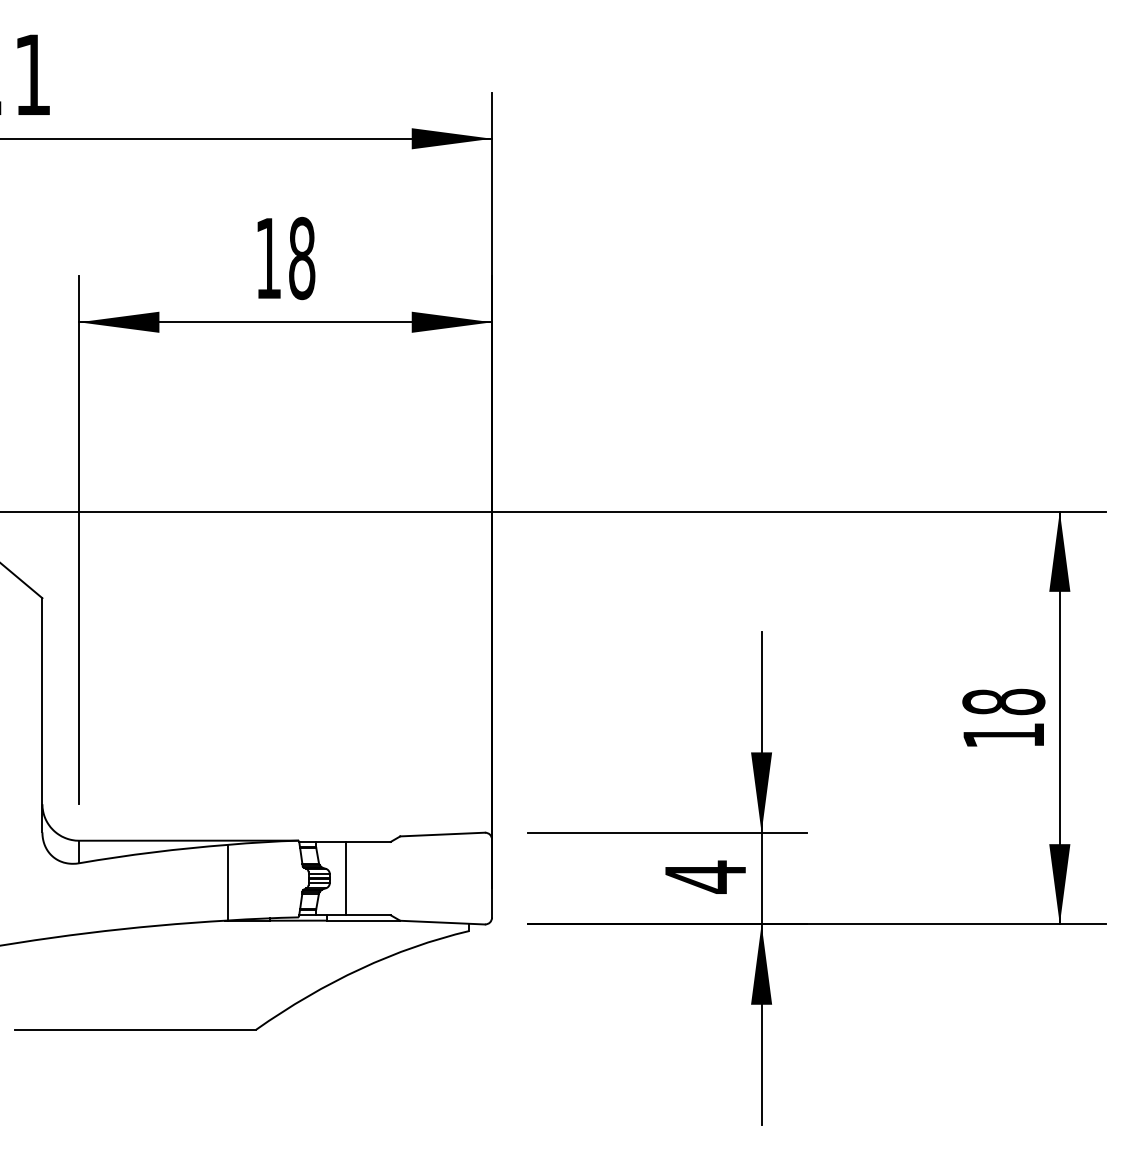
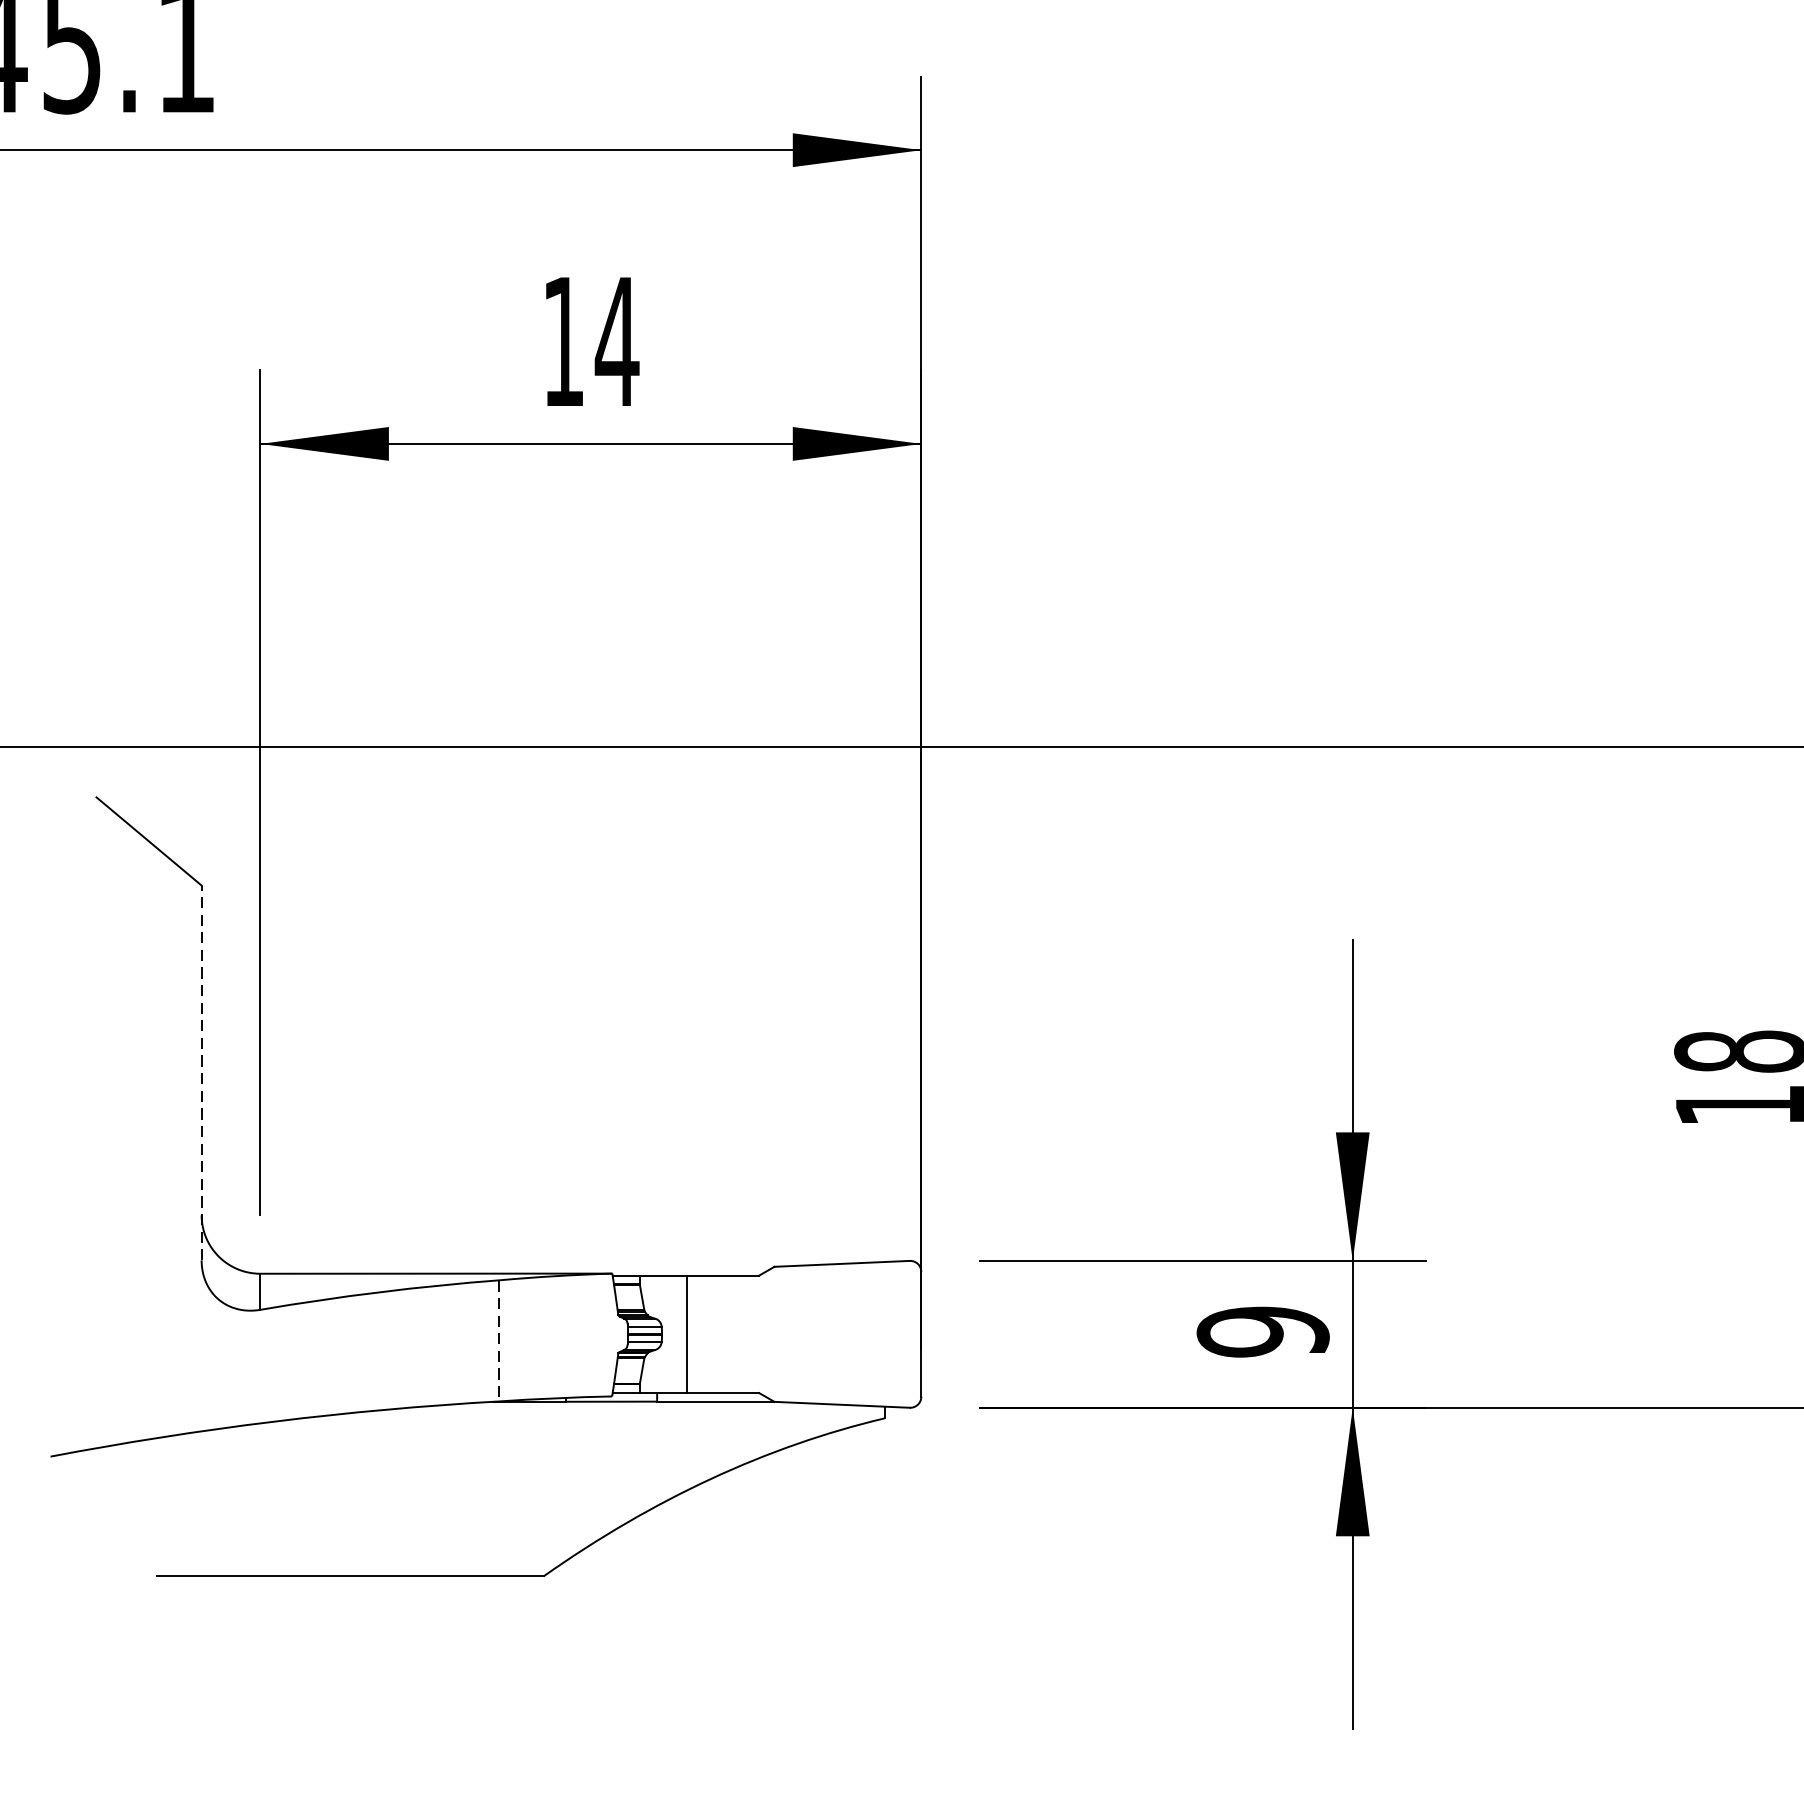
text: (301, 258) -> (616, 341), 18 -> 14
line: (42, 714) -> (201, 1071), solid -> dashed
text: (705, 876) -> (1262, 1330), 4 -> 9
line: (228, 882) -> (499, 1340), solid -> dashed

